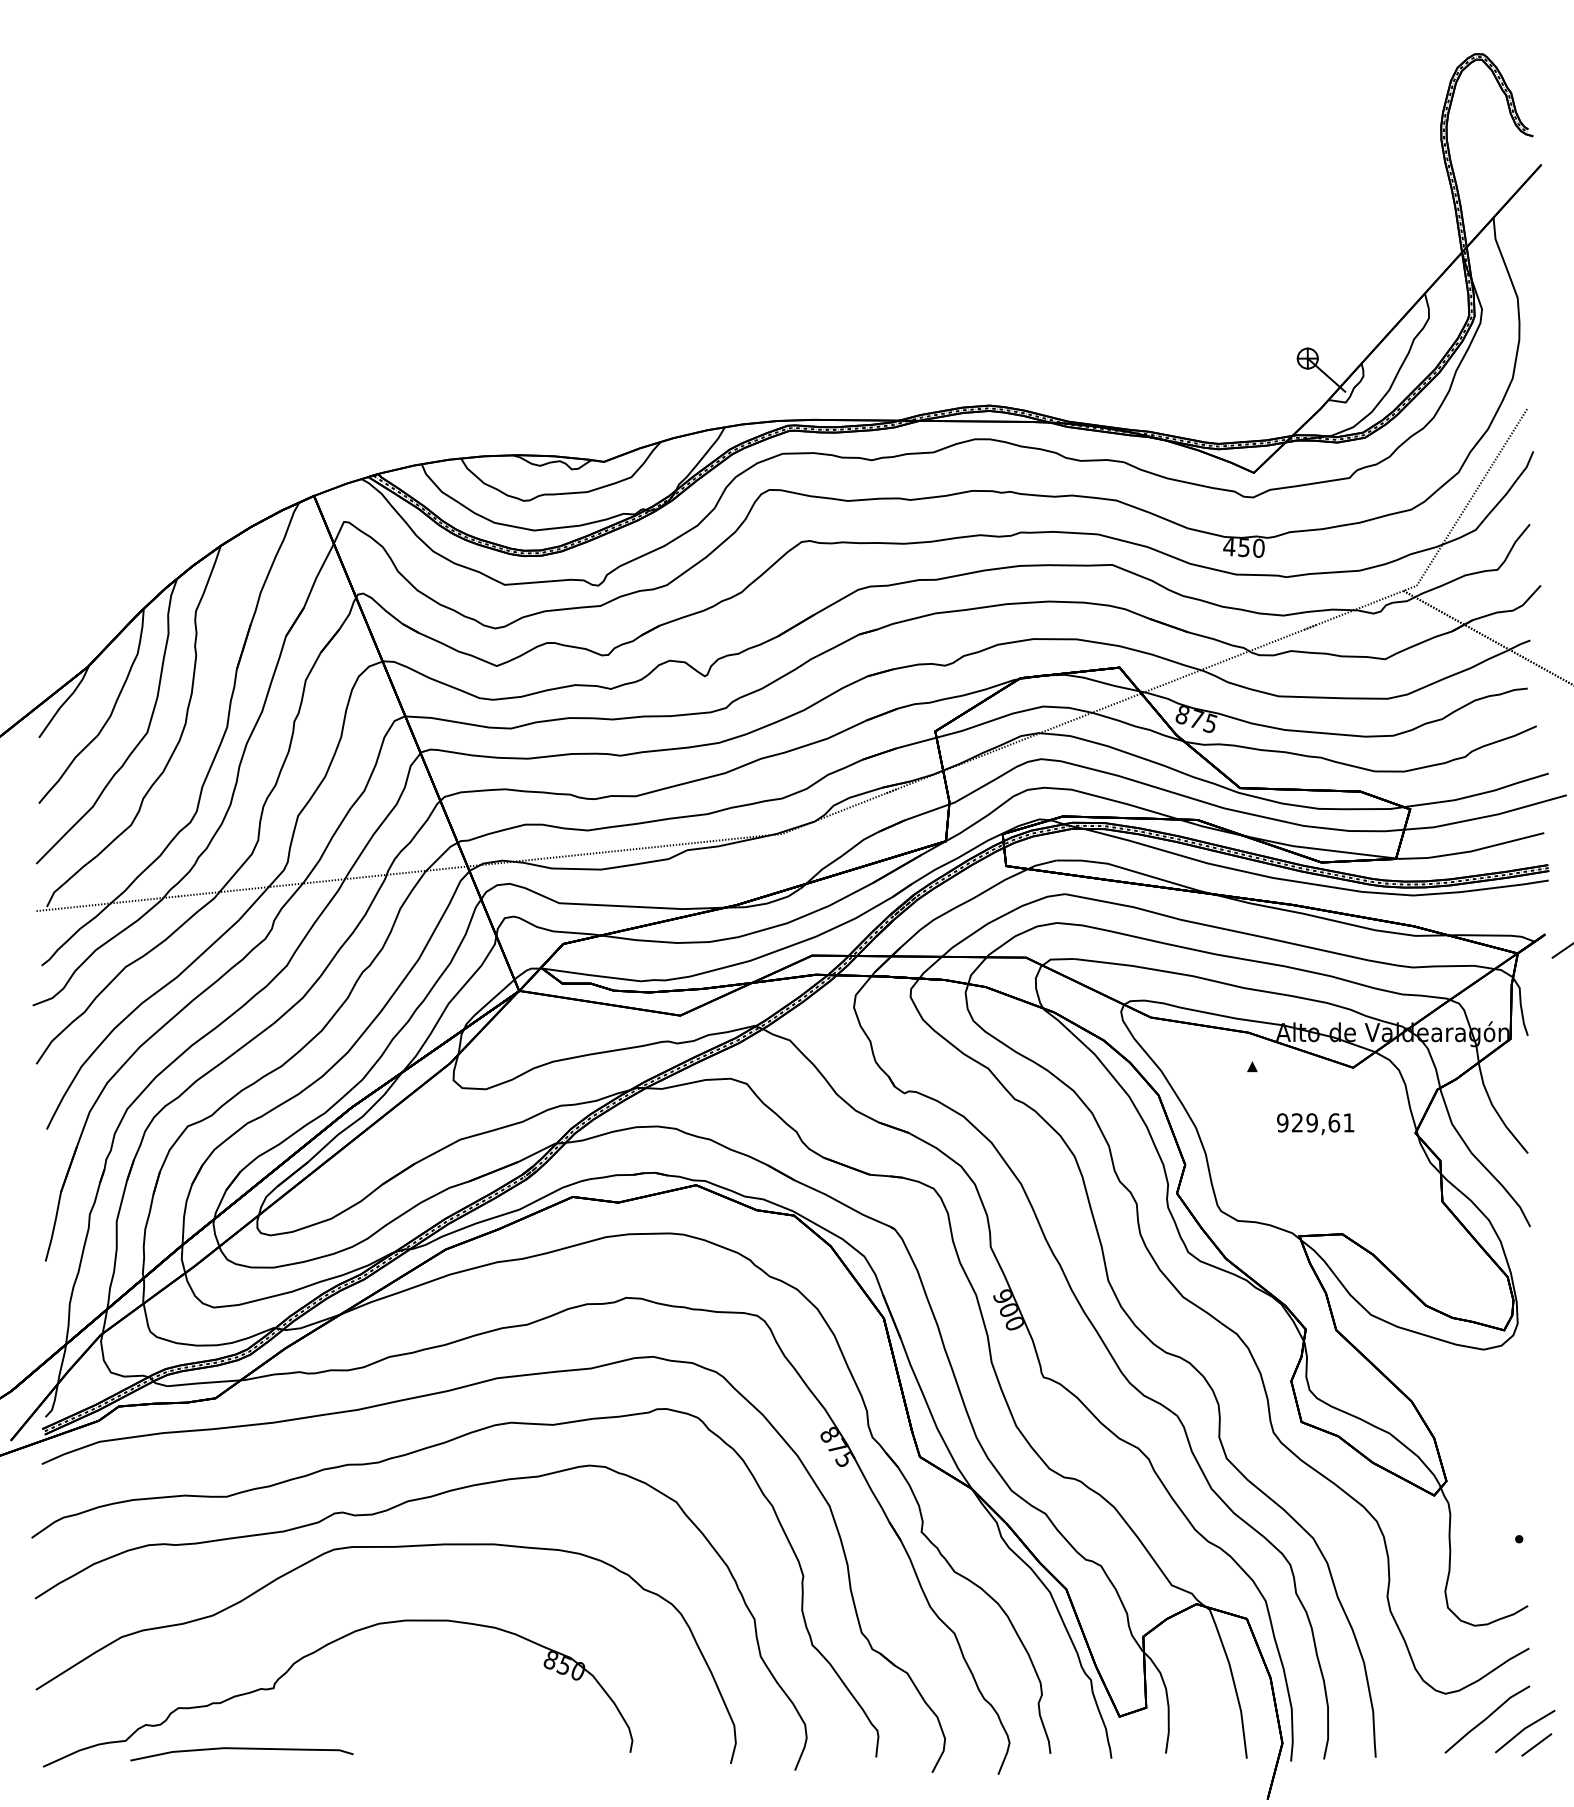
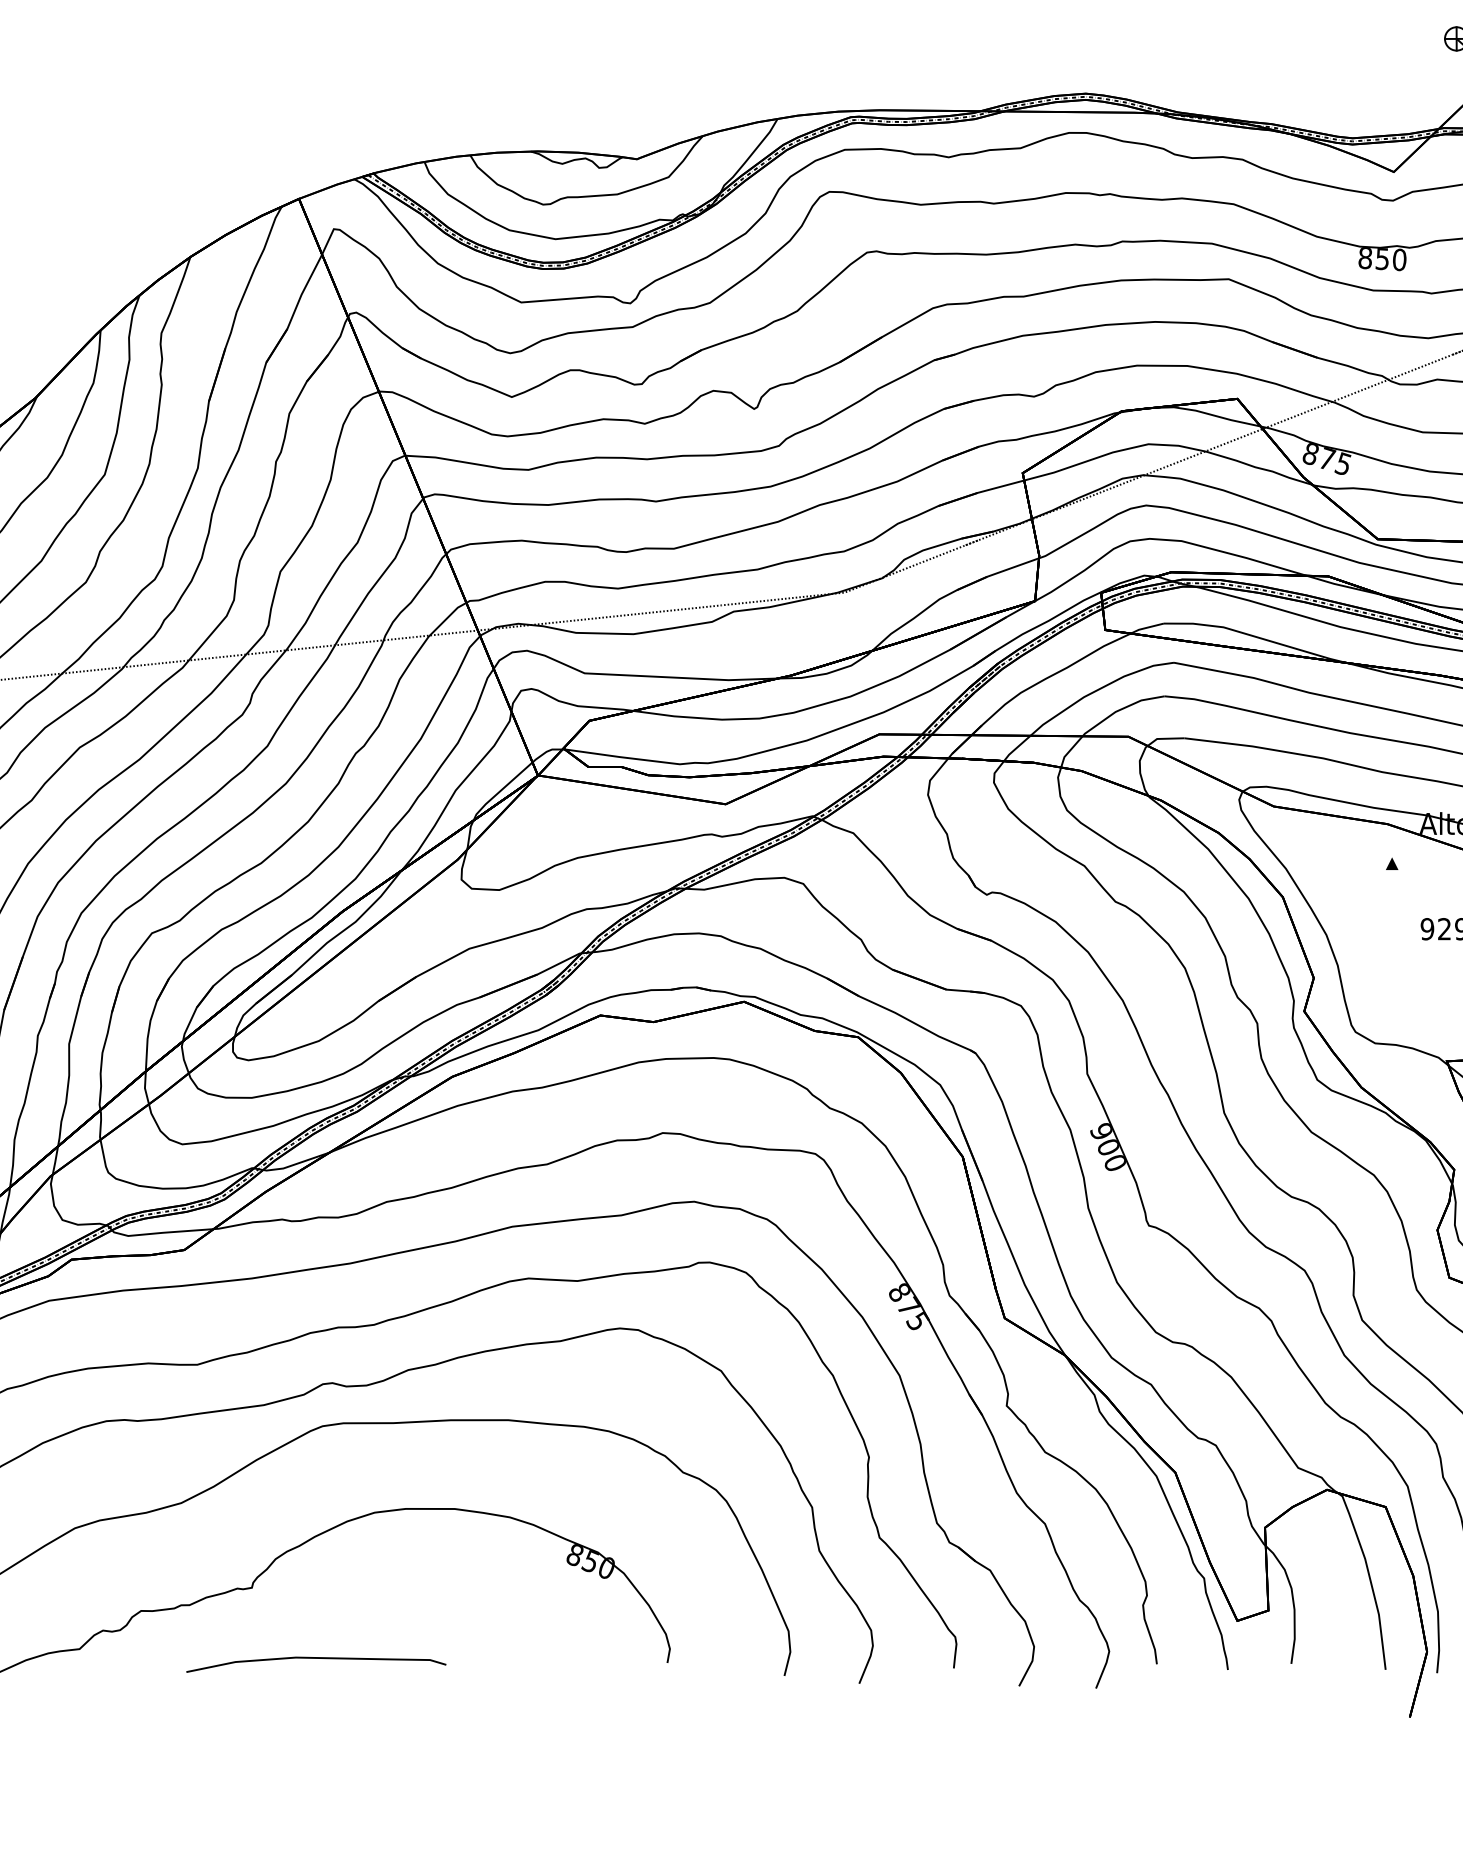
text: (1229, 547) -> (1365, 258), 450 -> 850
curve: (241, 1749) -> (315, 1659), moved

